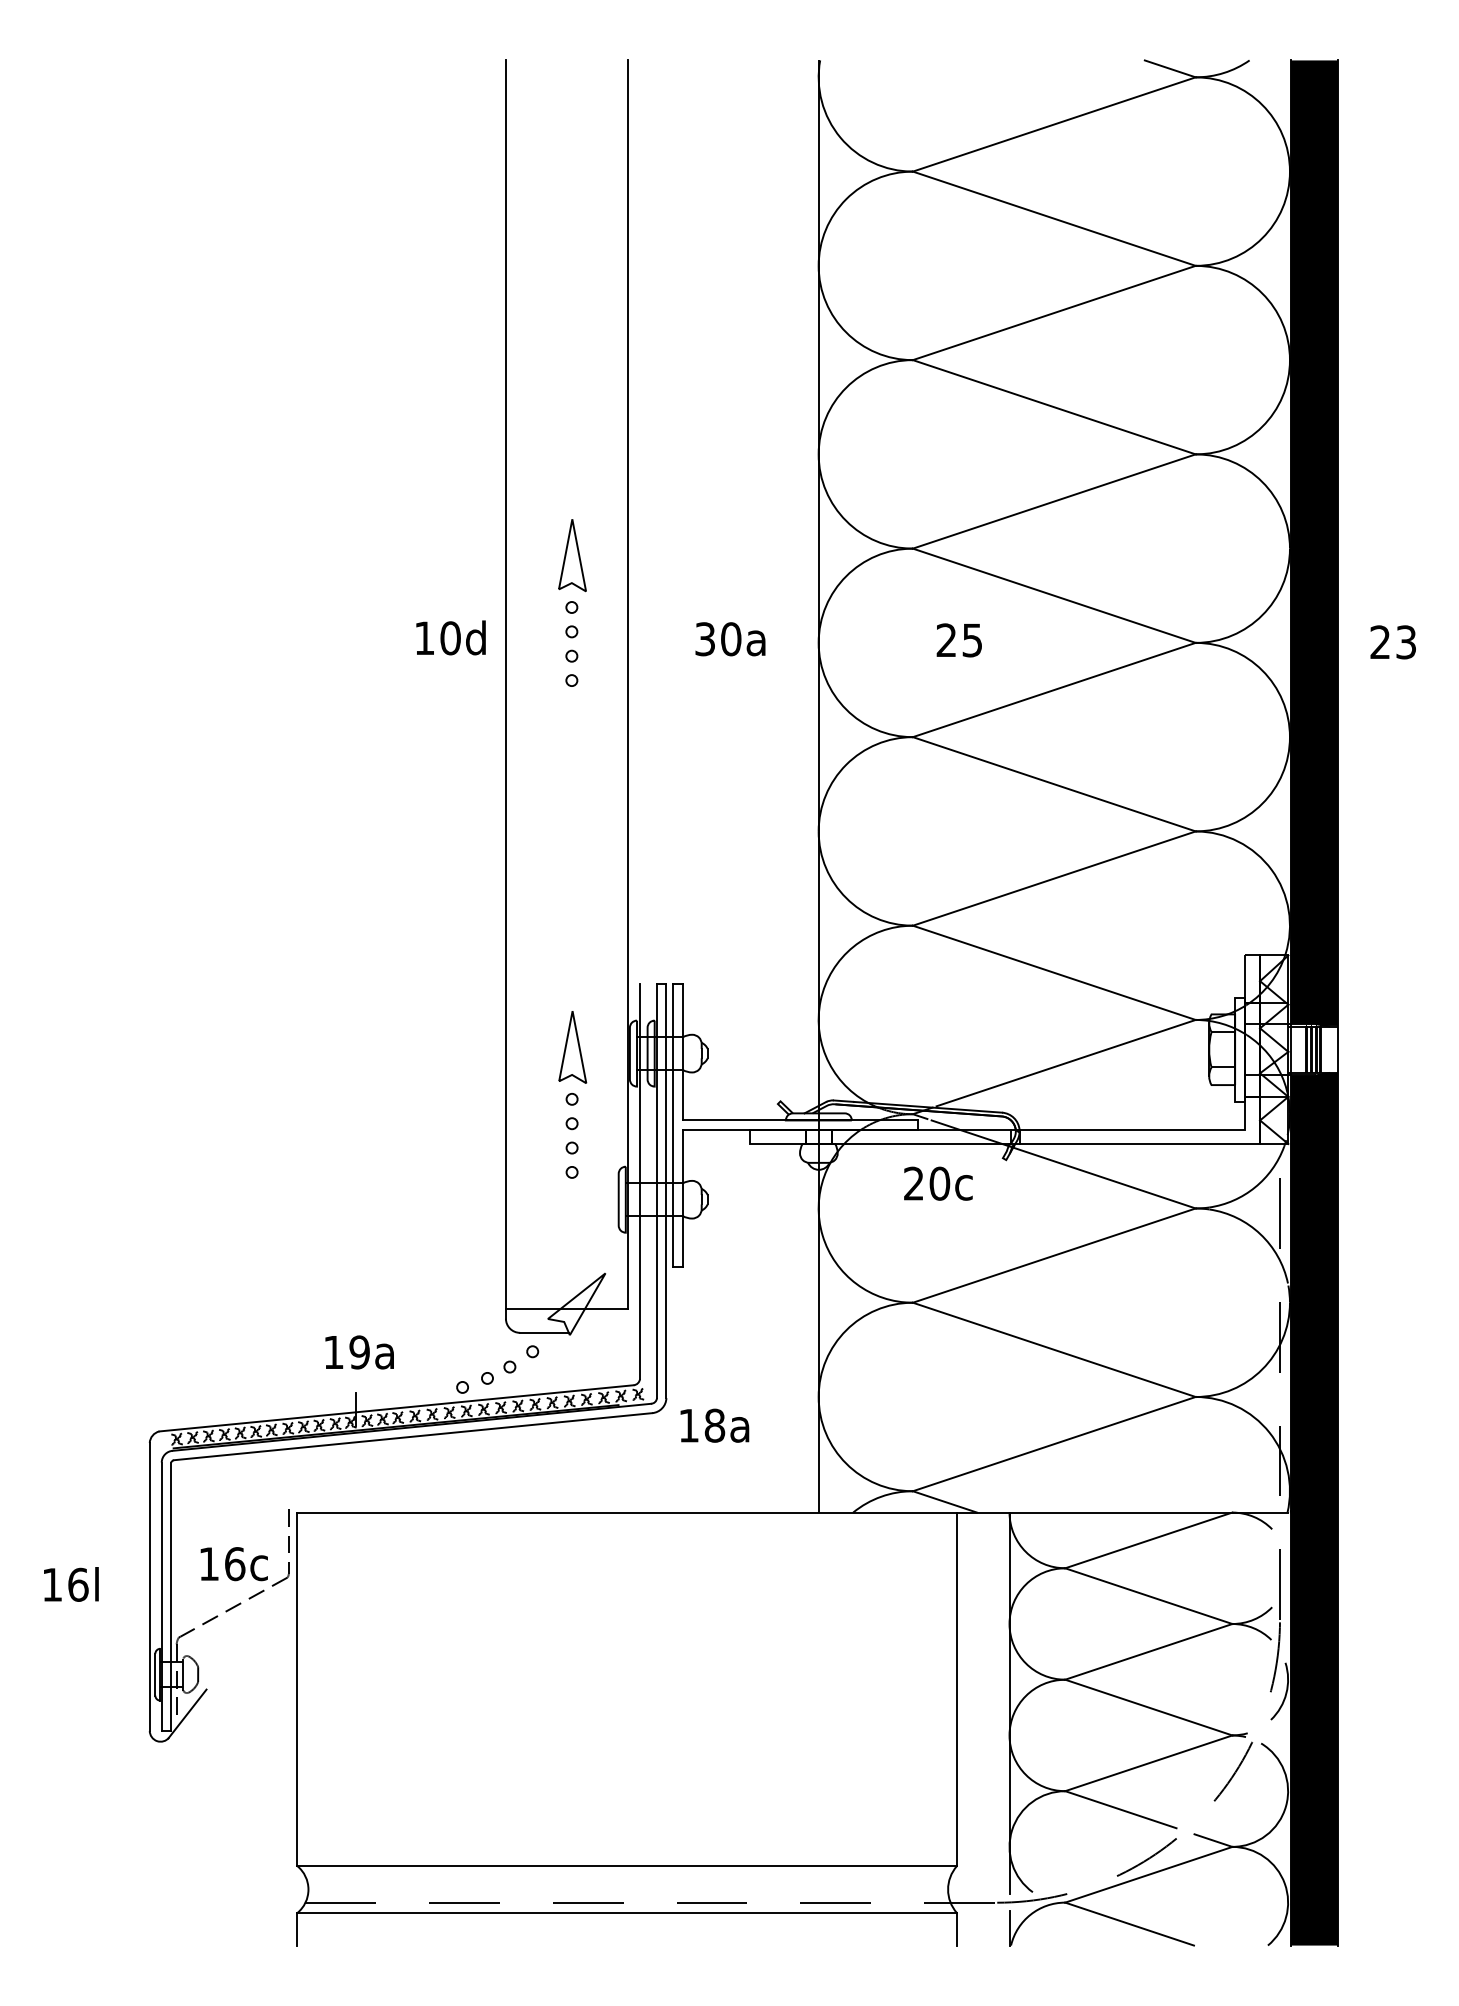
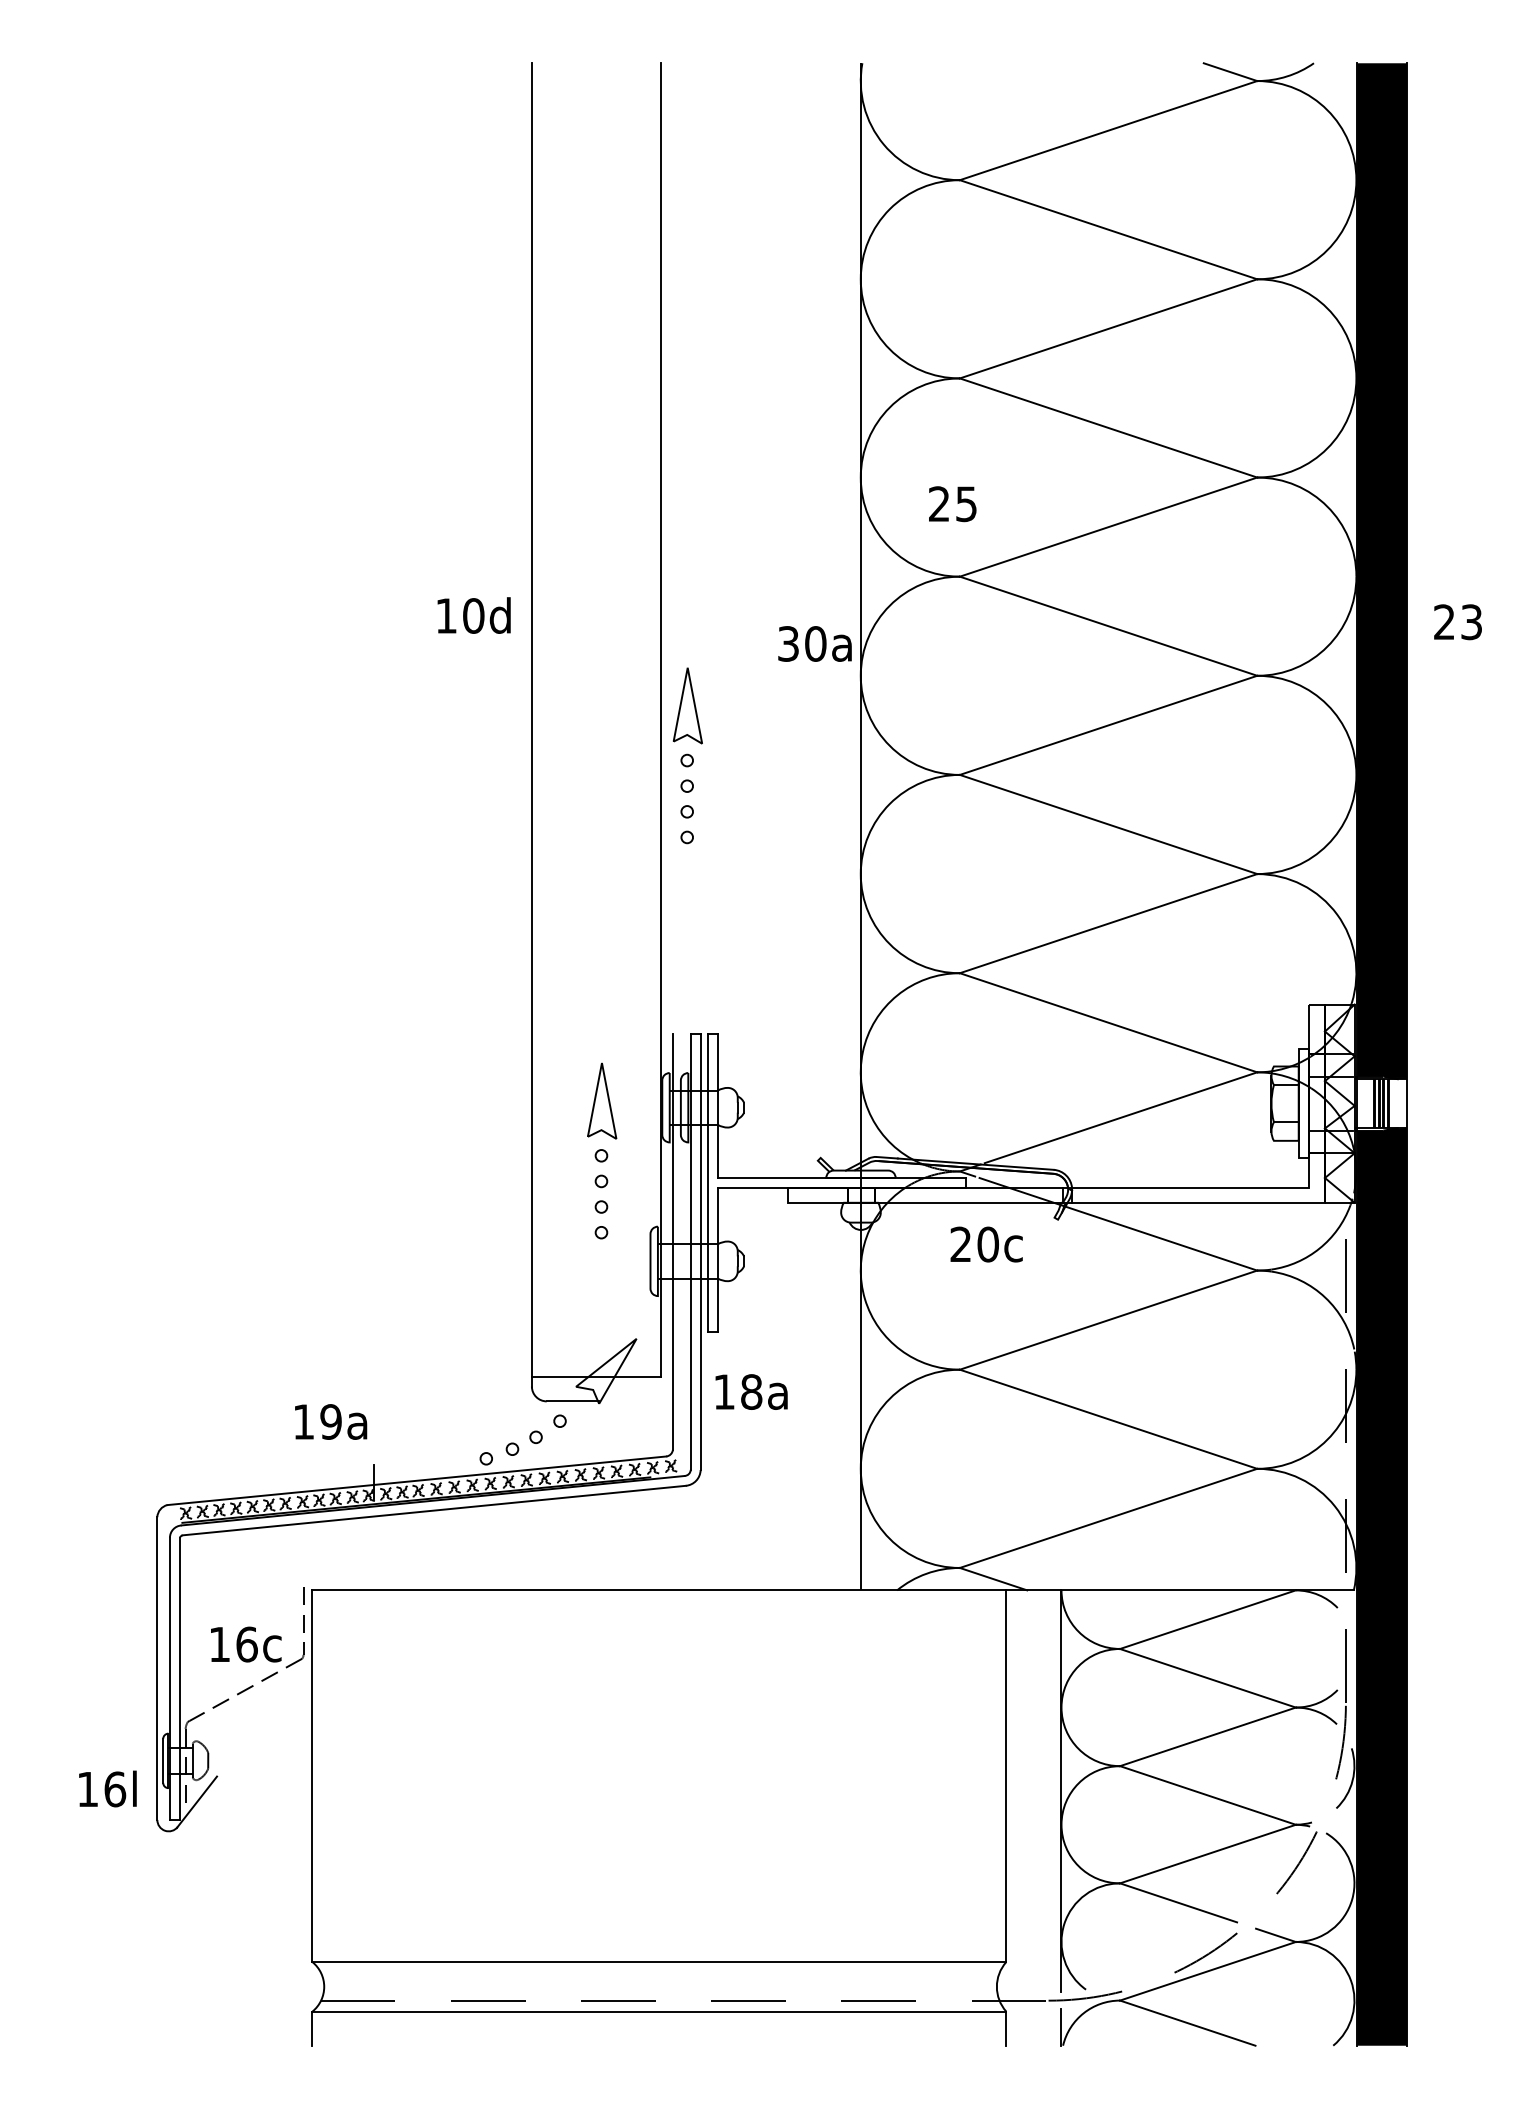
part: (572, 602) -> (687, 755), moved
text: (450, 637) -> (473, 615), moved
text: (729, 638) -> (814, 643), moved
text: (959, 640) -> (952, 504), moved
text: (1392, 642) -> (1457, 622), moved
text: (360, 1351) -> (331, 1421), moved
text: (714, 1425) -> (751, 1391), moved
text: (71, 1583) -> (107, 1788), moved

